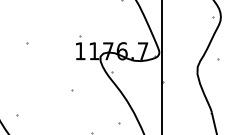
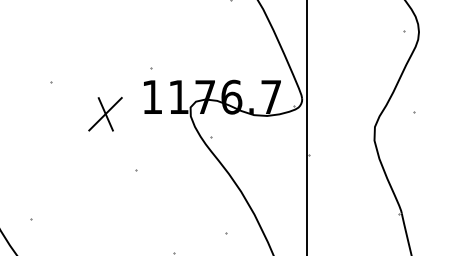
part: (55, 59) -> (105, 112), added

